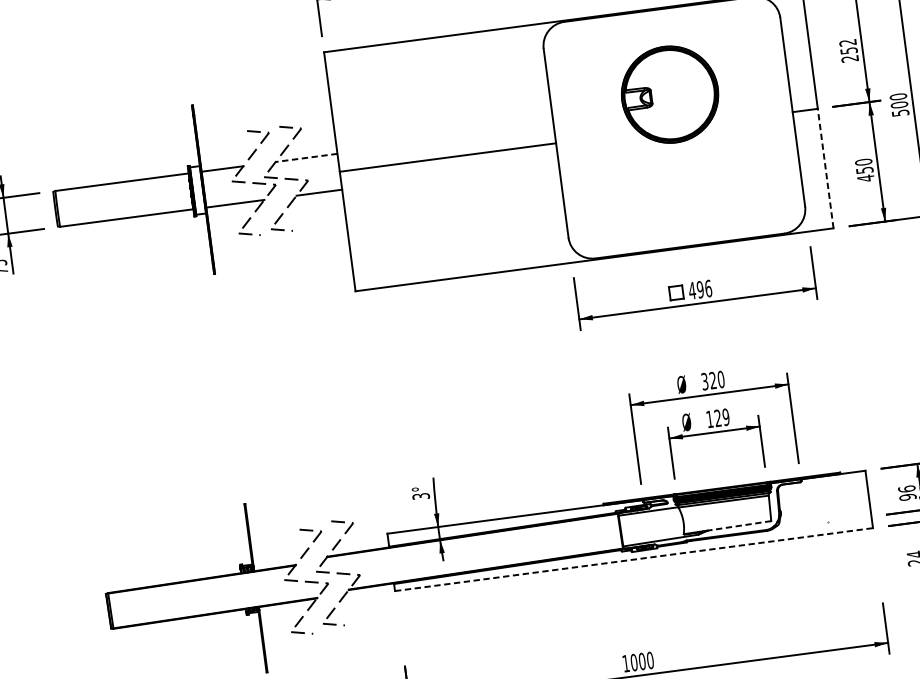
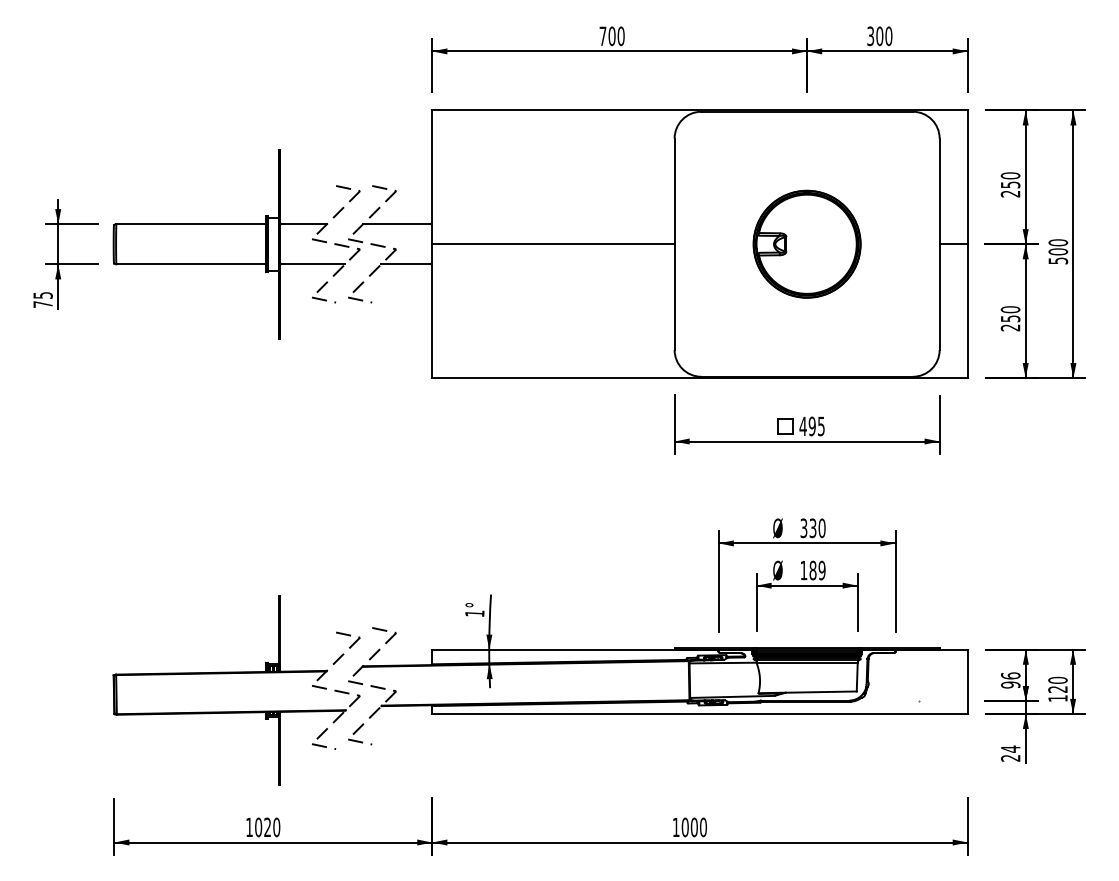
text: (847, 42) -> (1010, 175), 252 -> 250
part: (669, 94) -> (806, 243), moved
line: (306, 158) -> (397, 224), dashed -> solid
line: (825, 168) -> (967, 311), dashed -> solid
text: (865, 178) -> (1010, 327), 450 -> 250
text: (707, 288) -> (820, 426), 496 -> 495
text: (712, 380) -> (812, 528), 320 -> 330
text: (717, 418) -> (812, 570), 129 -> 189
text: (420, 496) -> (474, 613), 3° -> 1°
line: (739, 526) -> (821, 692), dashed -> solid
line: (634, 559) -> (700, 713), dashed -> solid

